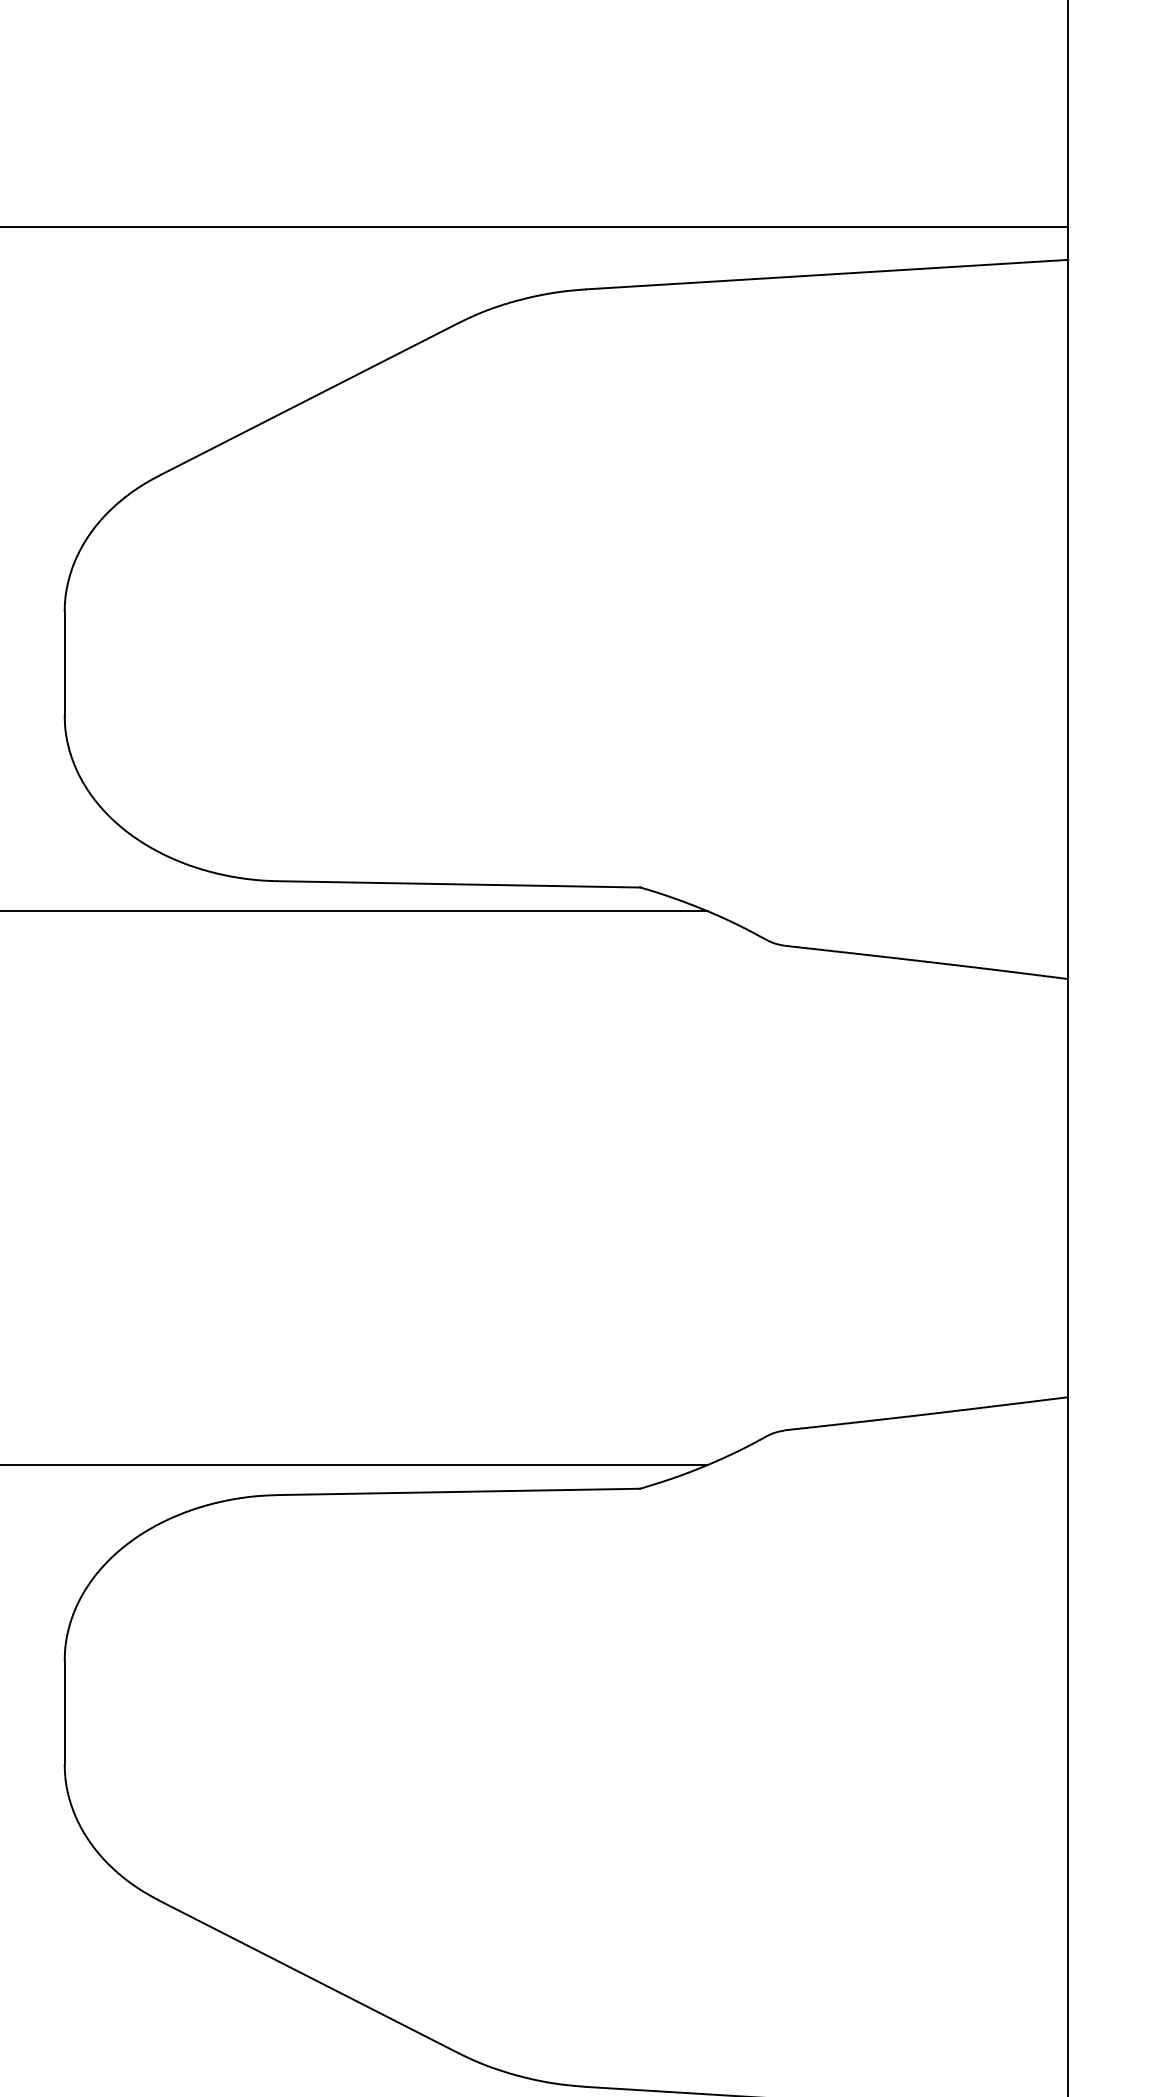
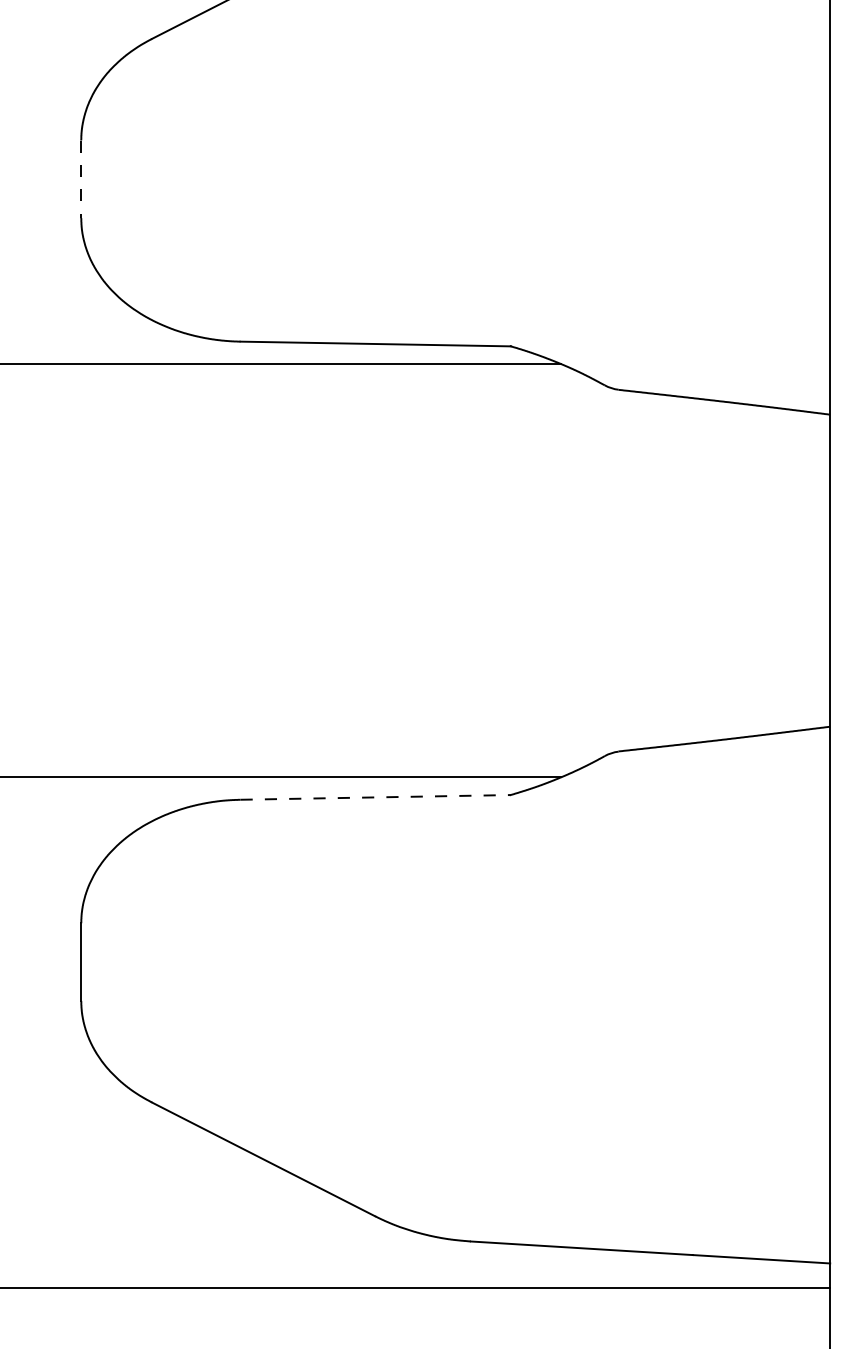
line: (64, 663) -> (81, 179), solid -> dashed
line: (459, 1491) -> (375, 797), solid -> dashed

